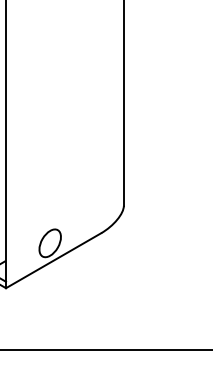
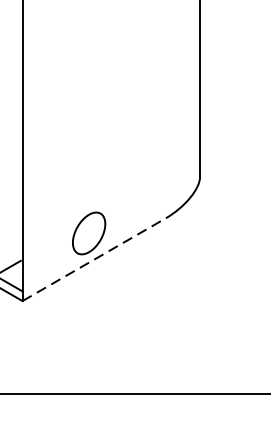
line: (53, 260) -> (94, 259), solid -> dashed

